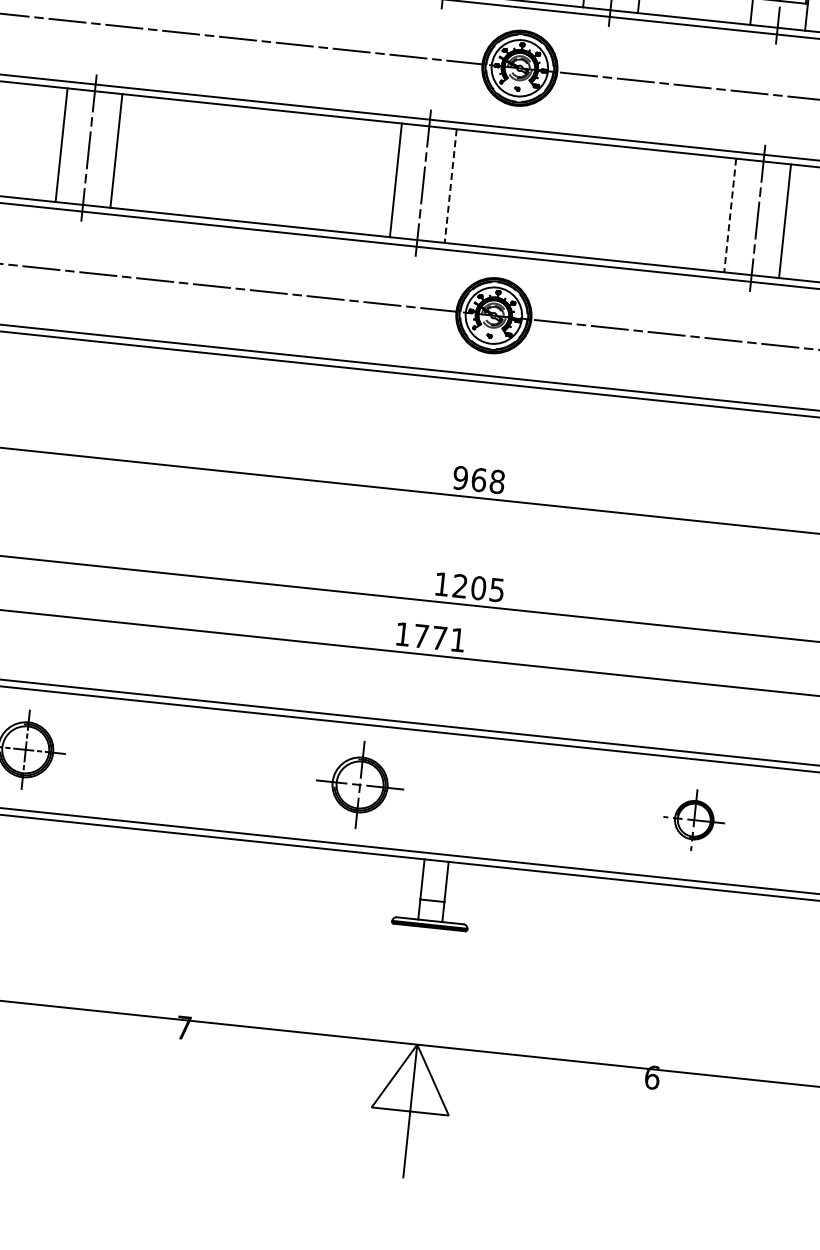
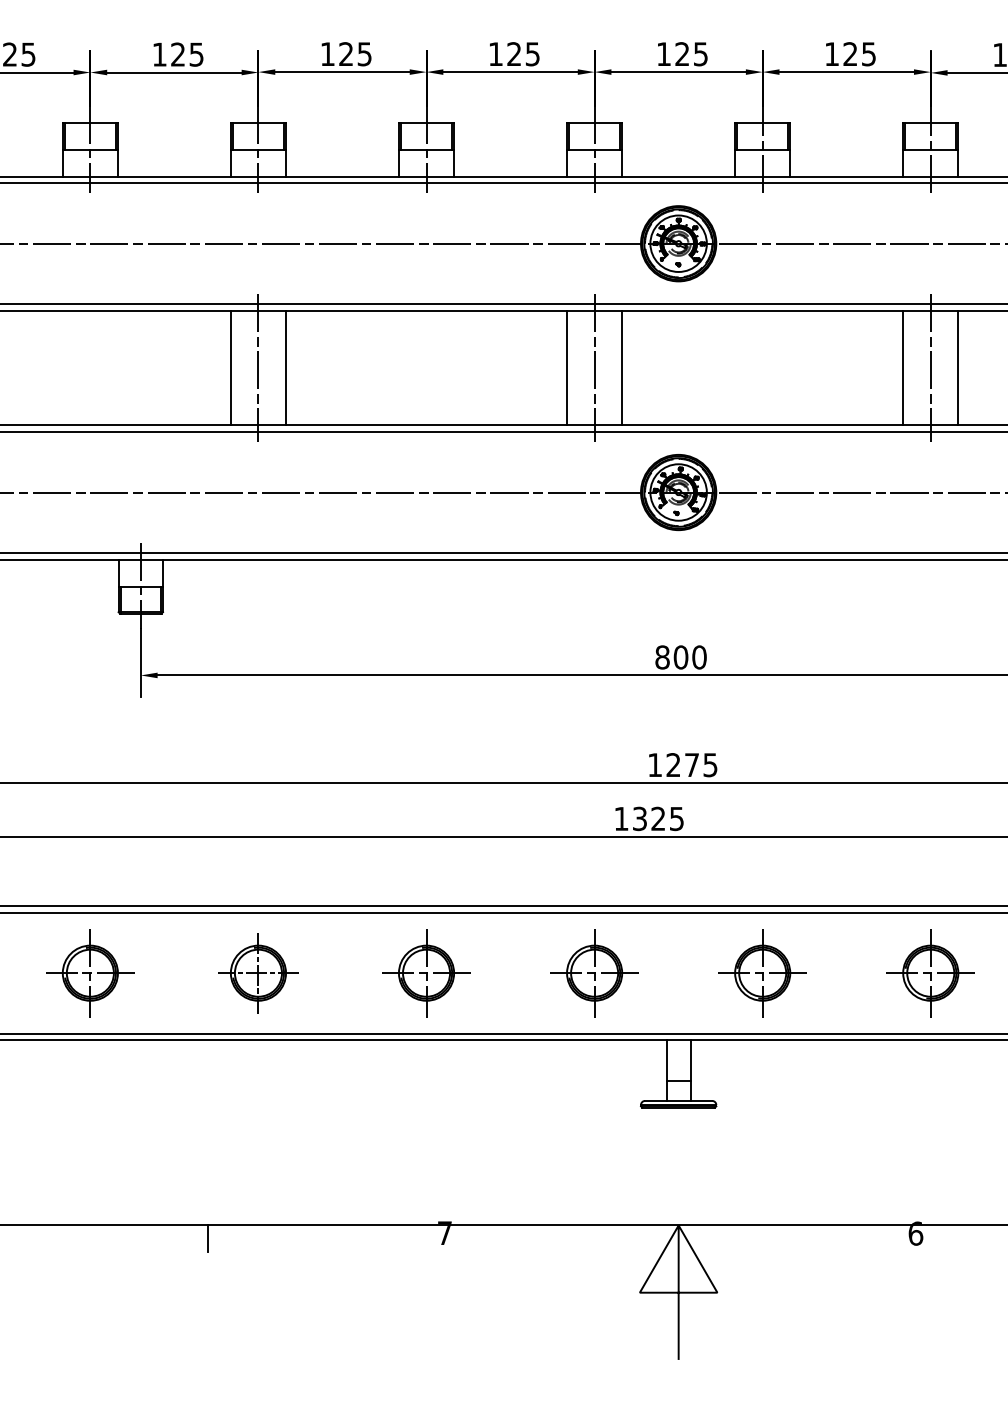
line: (451, 186) -> (622, 368), dashed -> solid
line: (730, 215) -> (903, 368), dashed -> solid
text: (478, 479) -> (680, 657), 968 -> 800
text: (478, 588) -> (691, 765), 1205 -> 1275
text: (439, 637) -> (658, 818), 1771 -> 1325
part: (192, 767) -> (426, 973), added
part: (527, 802) -> (762, 973), added
part: (694, 820) -> (930, 973), size x1.43

